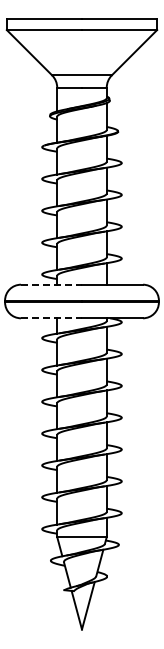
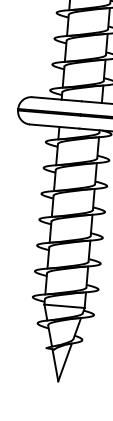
line: (51, 284) -> (57, 99), dashed -> solid
line: (51, 318) -> (54, 126), dashed -> solid

